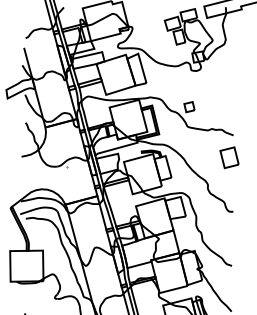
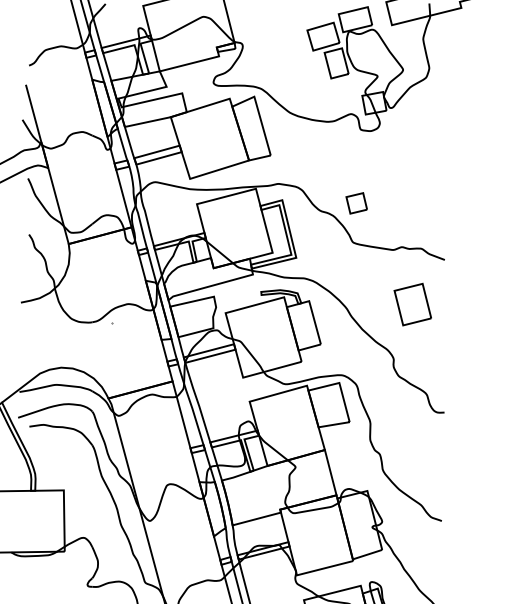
part: (229, 157) -> (412, 304), moved

